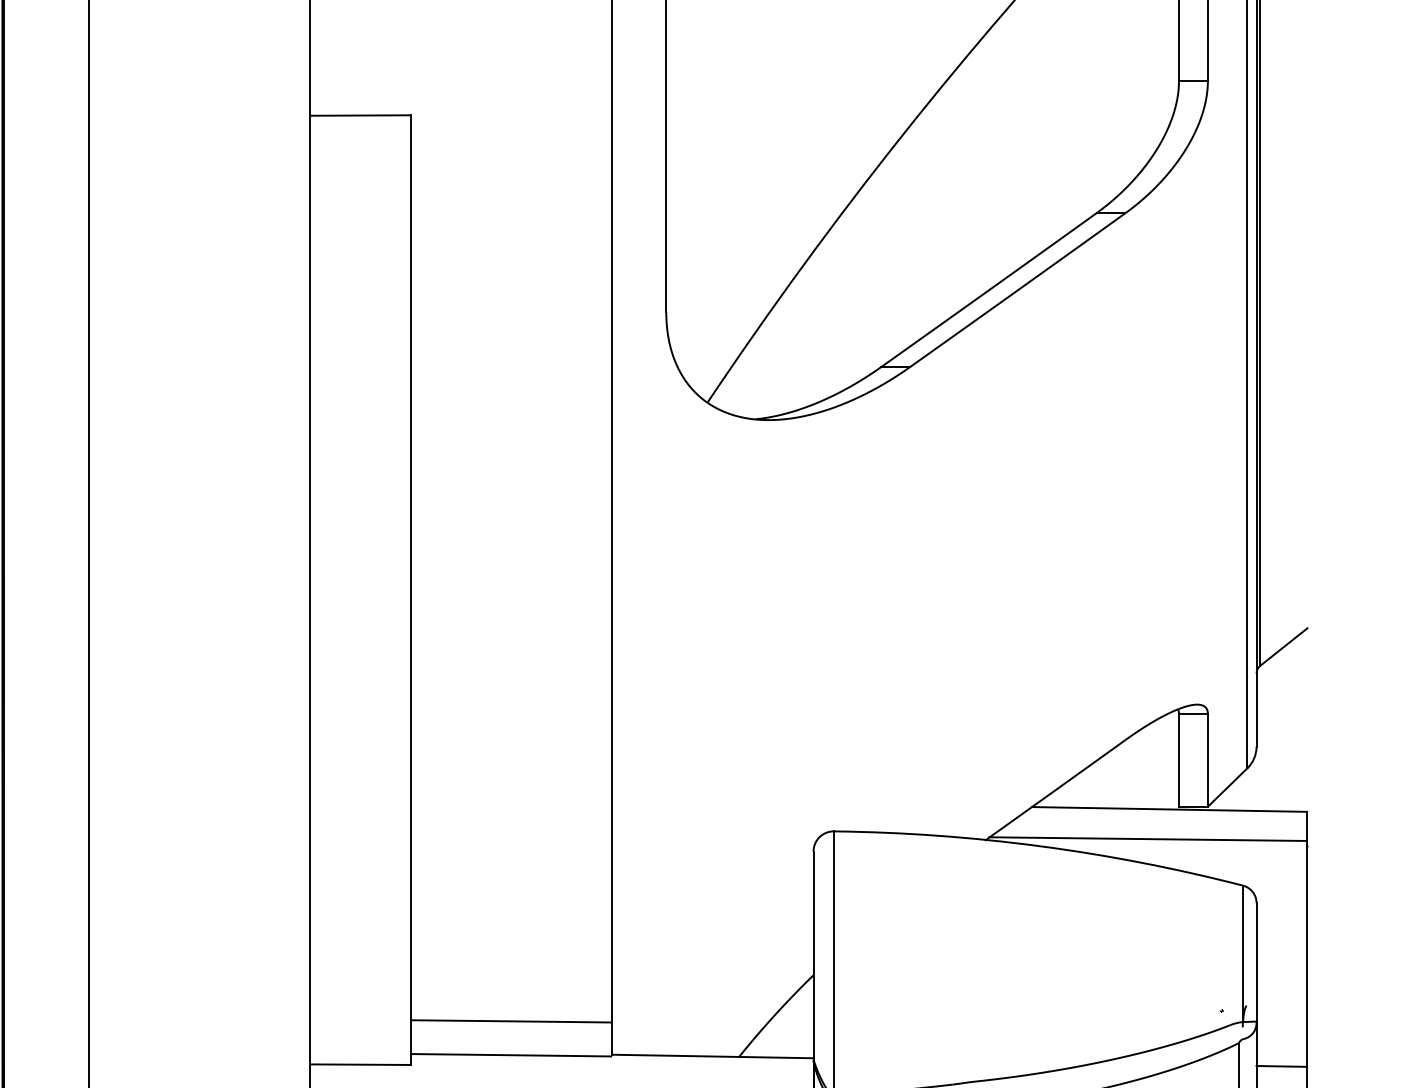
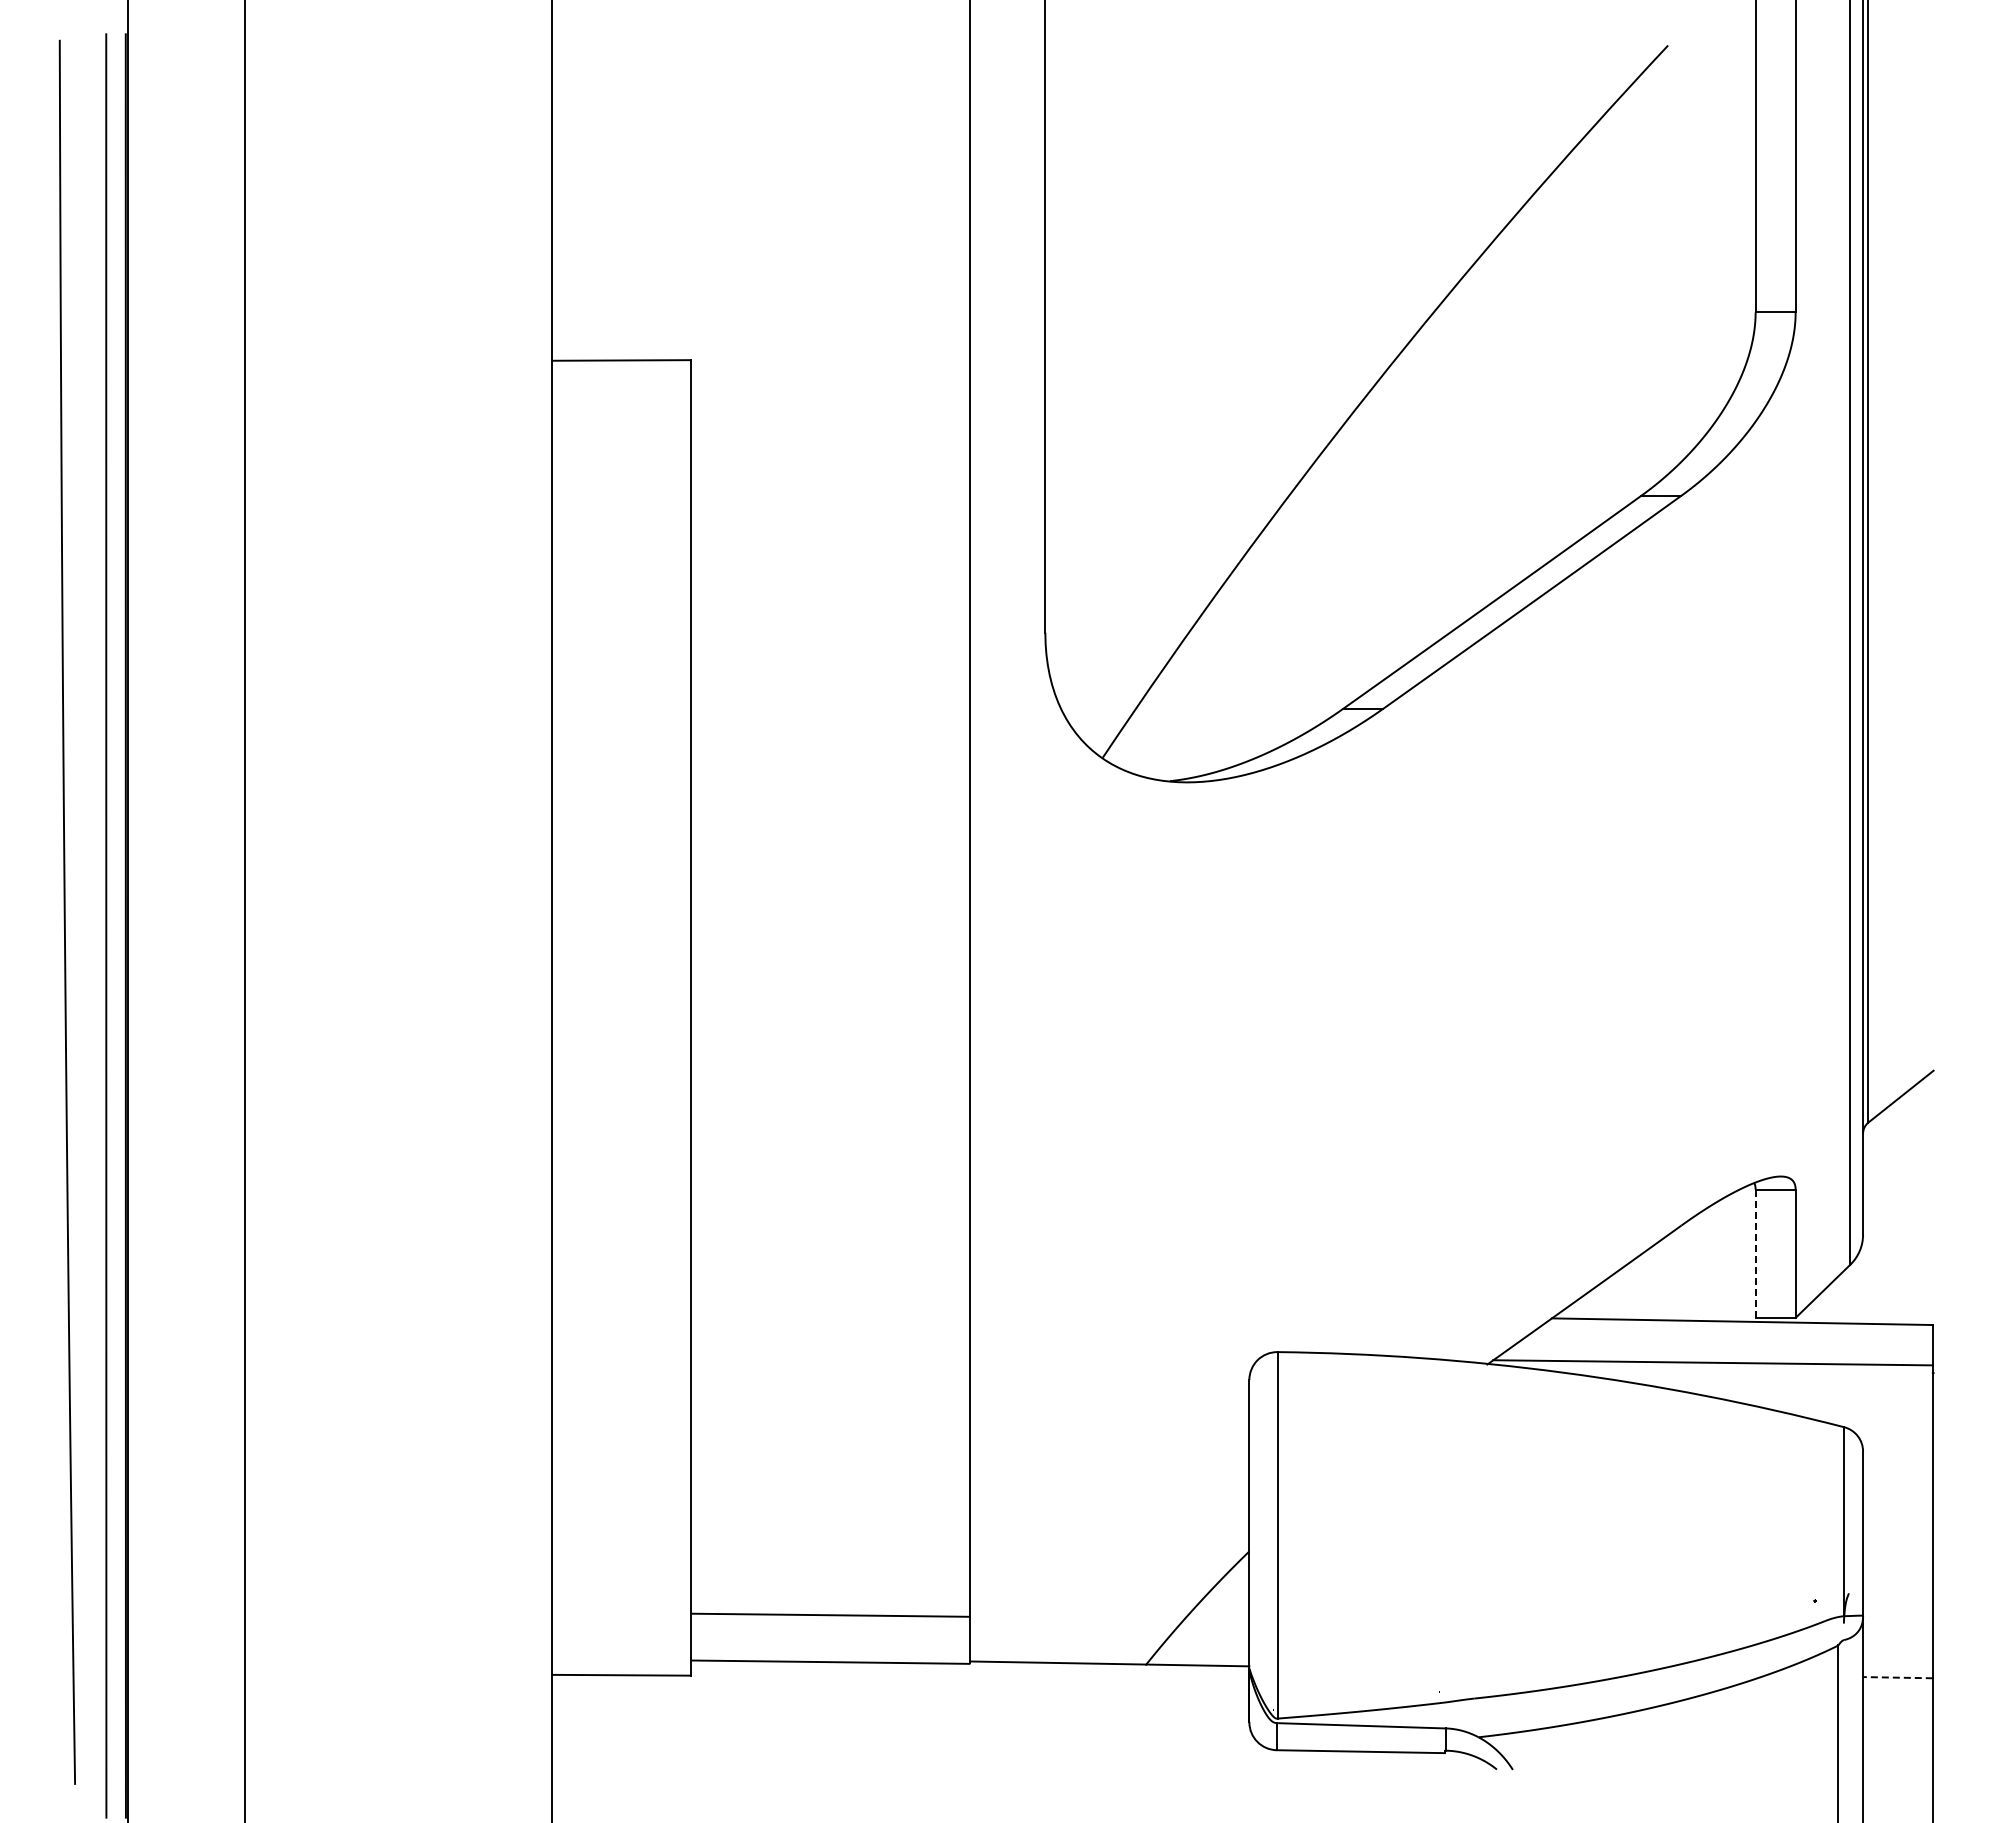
line: (1178, 760) -> (1755, 1253), solid -> dashed
line: (1281, 1066) -> (1897, 1677), solid -> dashed

